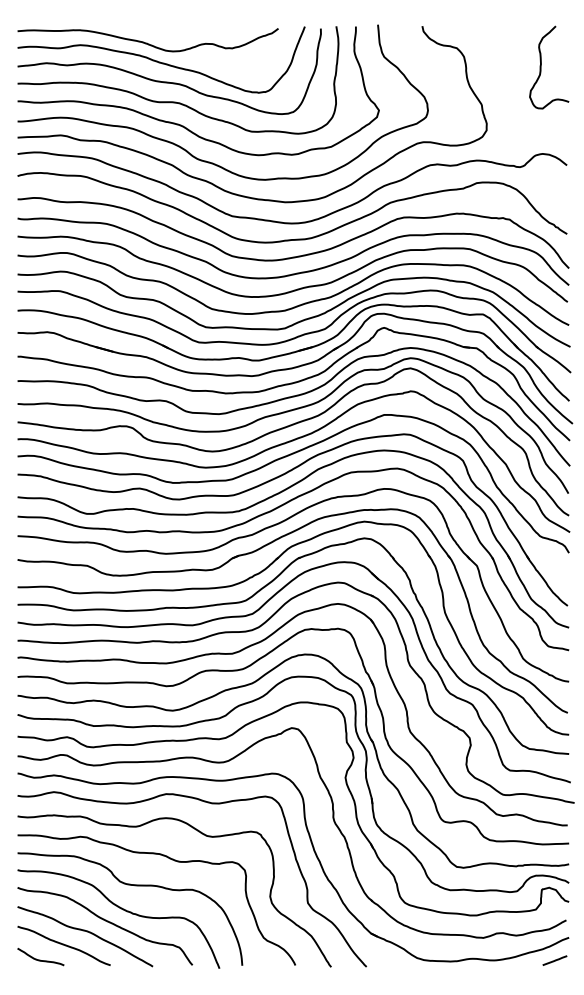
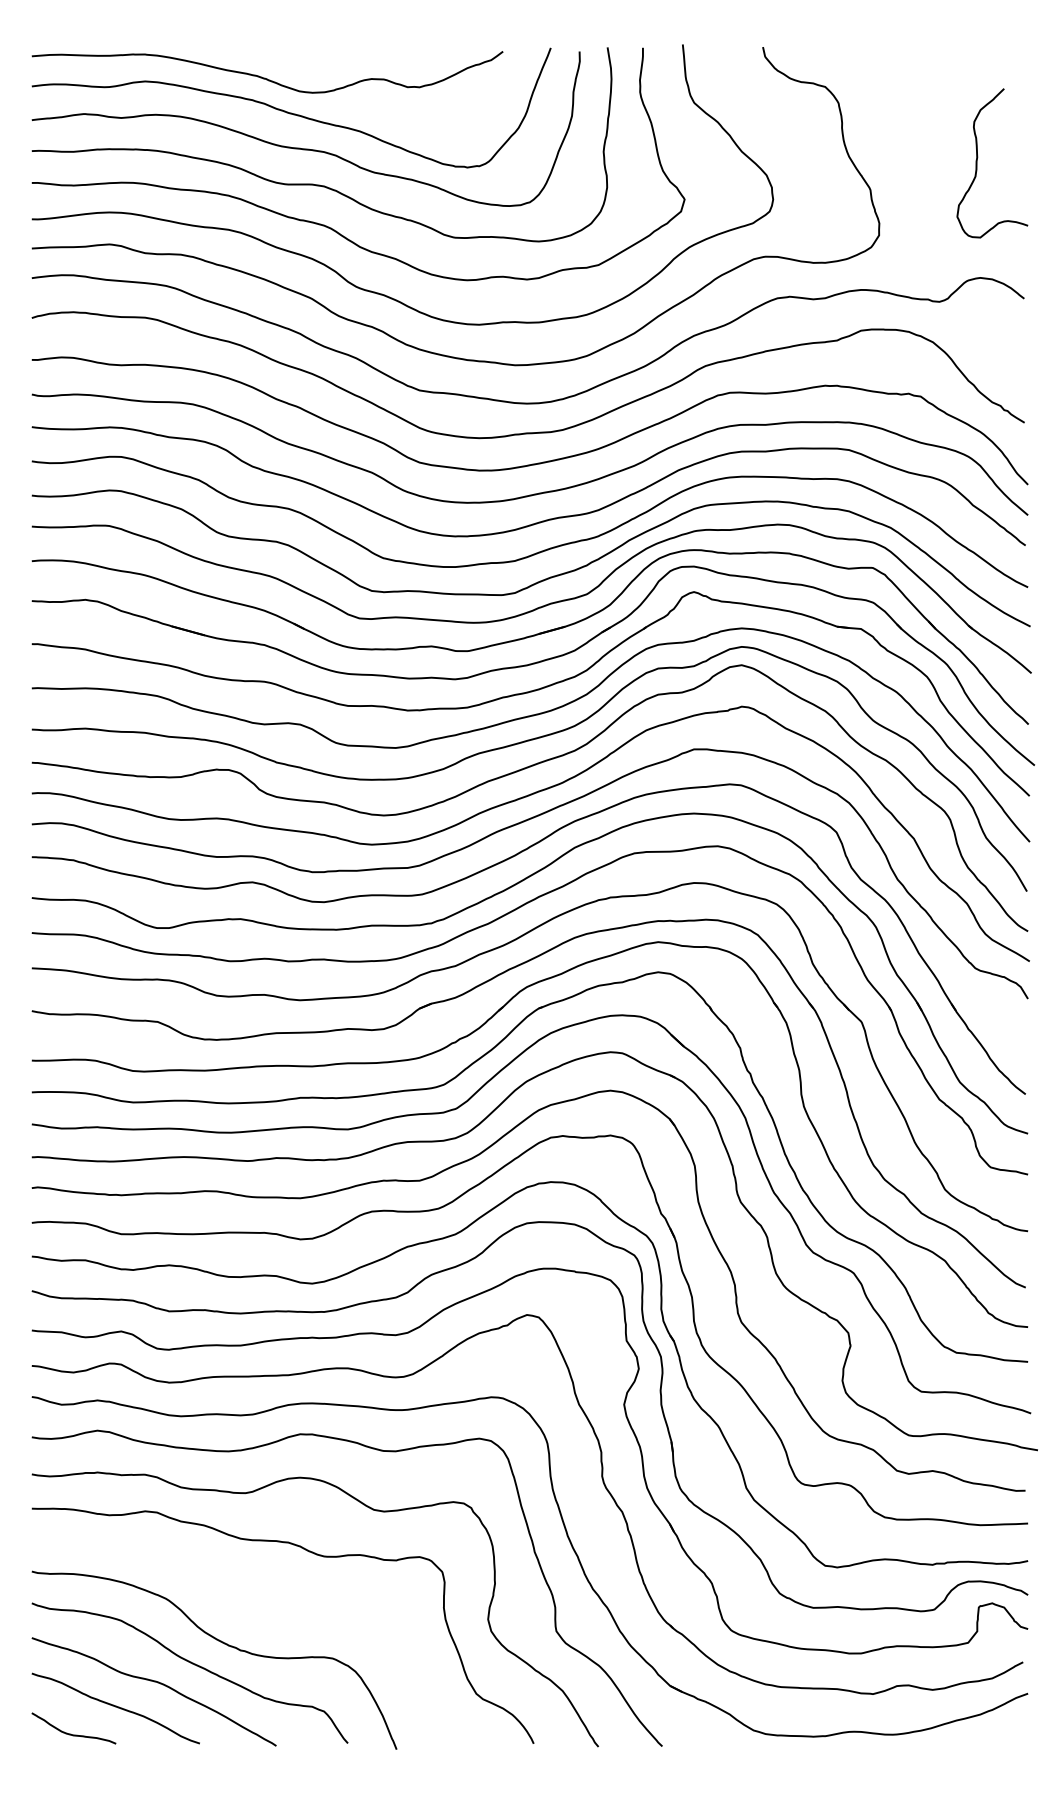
curve: (541, 67) -> (978, 163), moved
curve: (134, 886) -> (243, 1601), removed
line: (554, 960) -> (1001, 1734), removed

